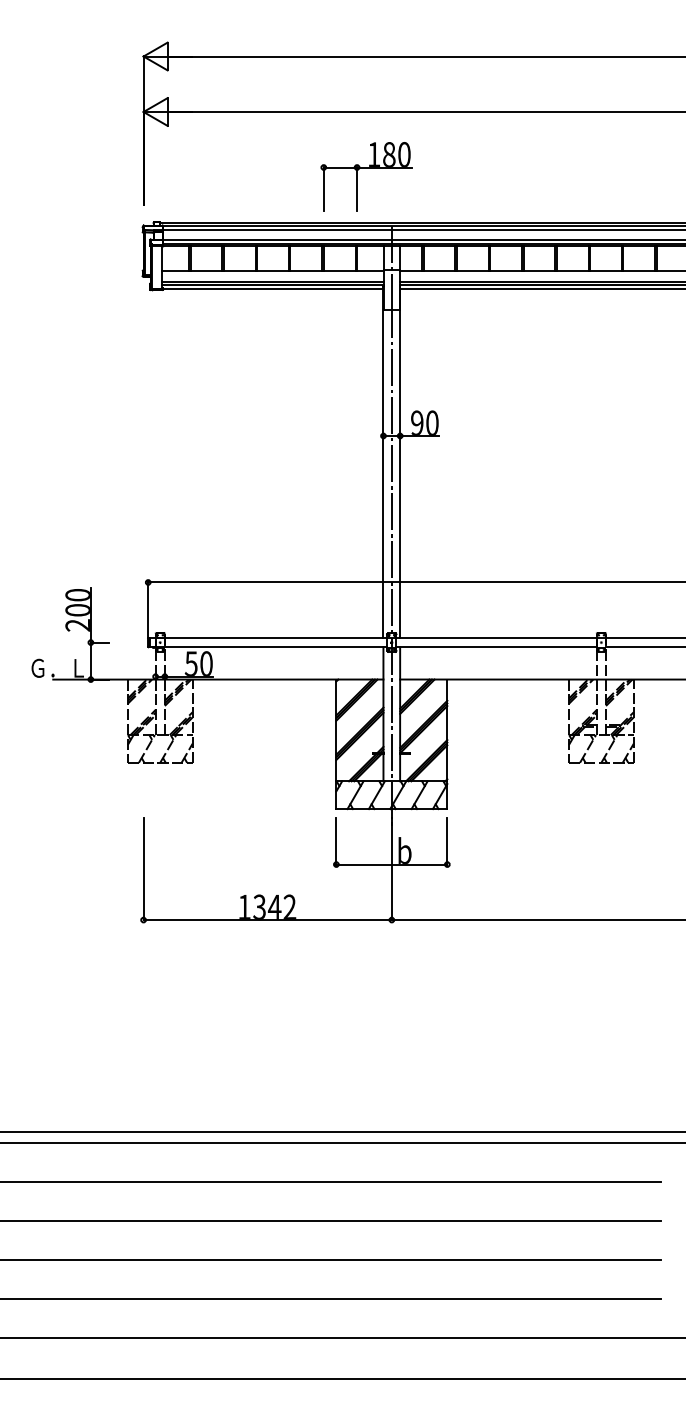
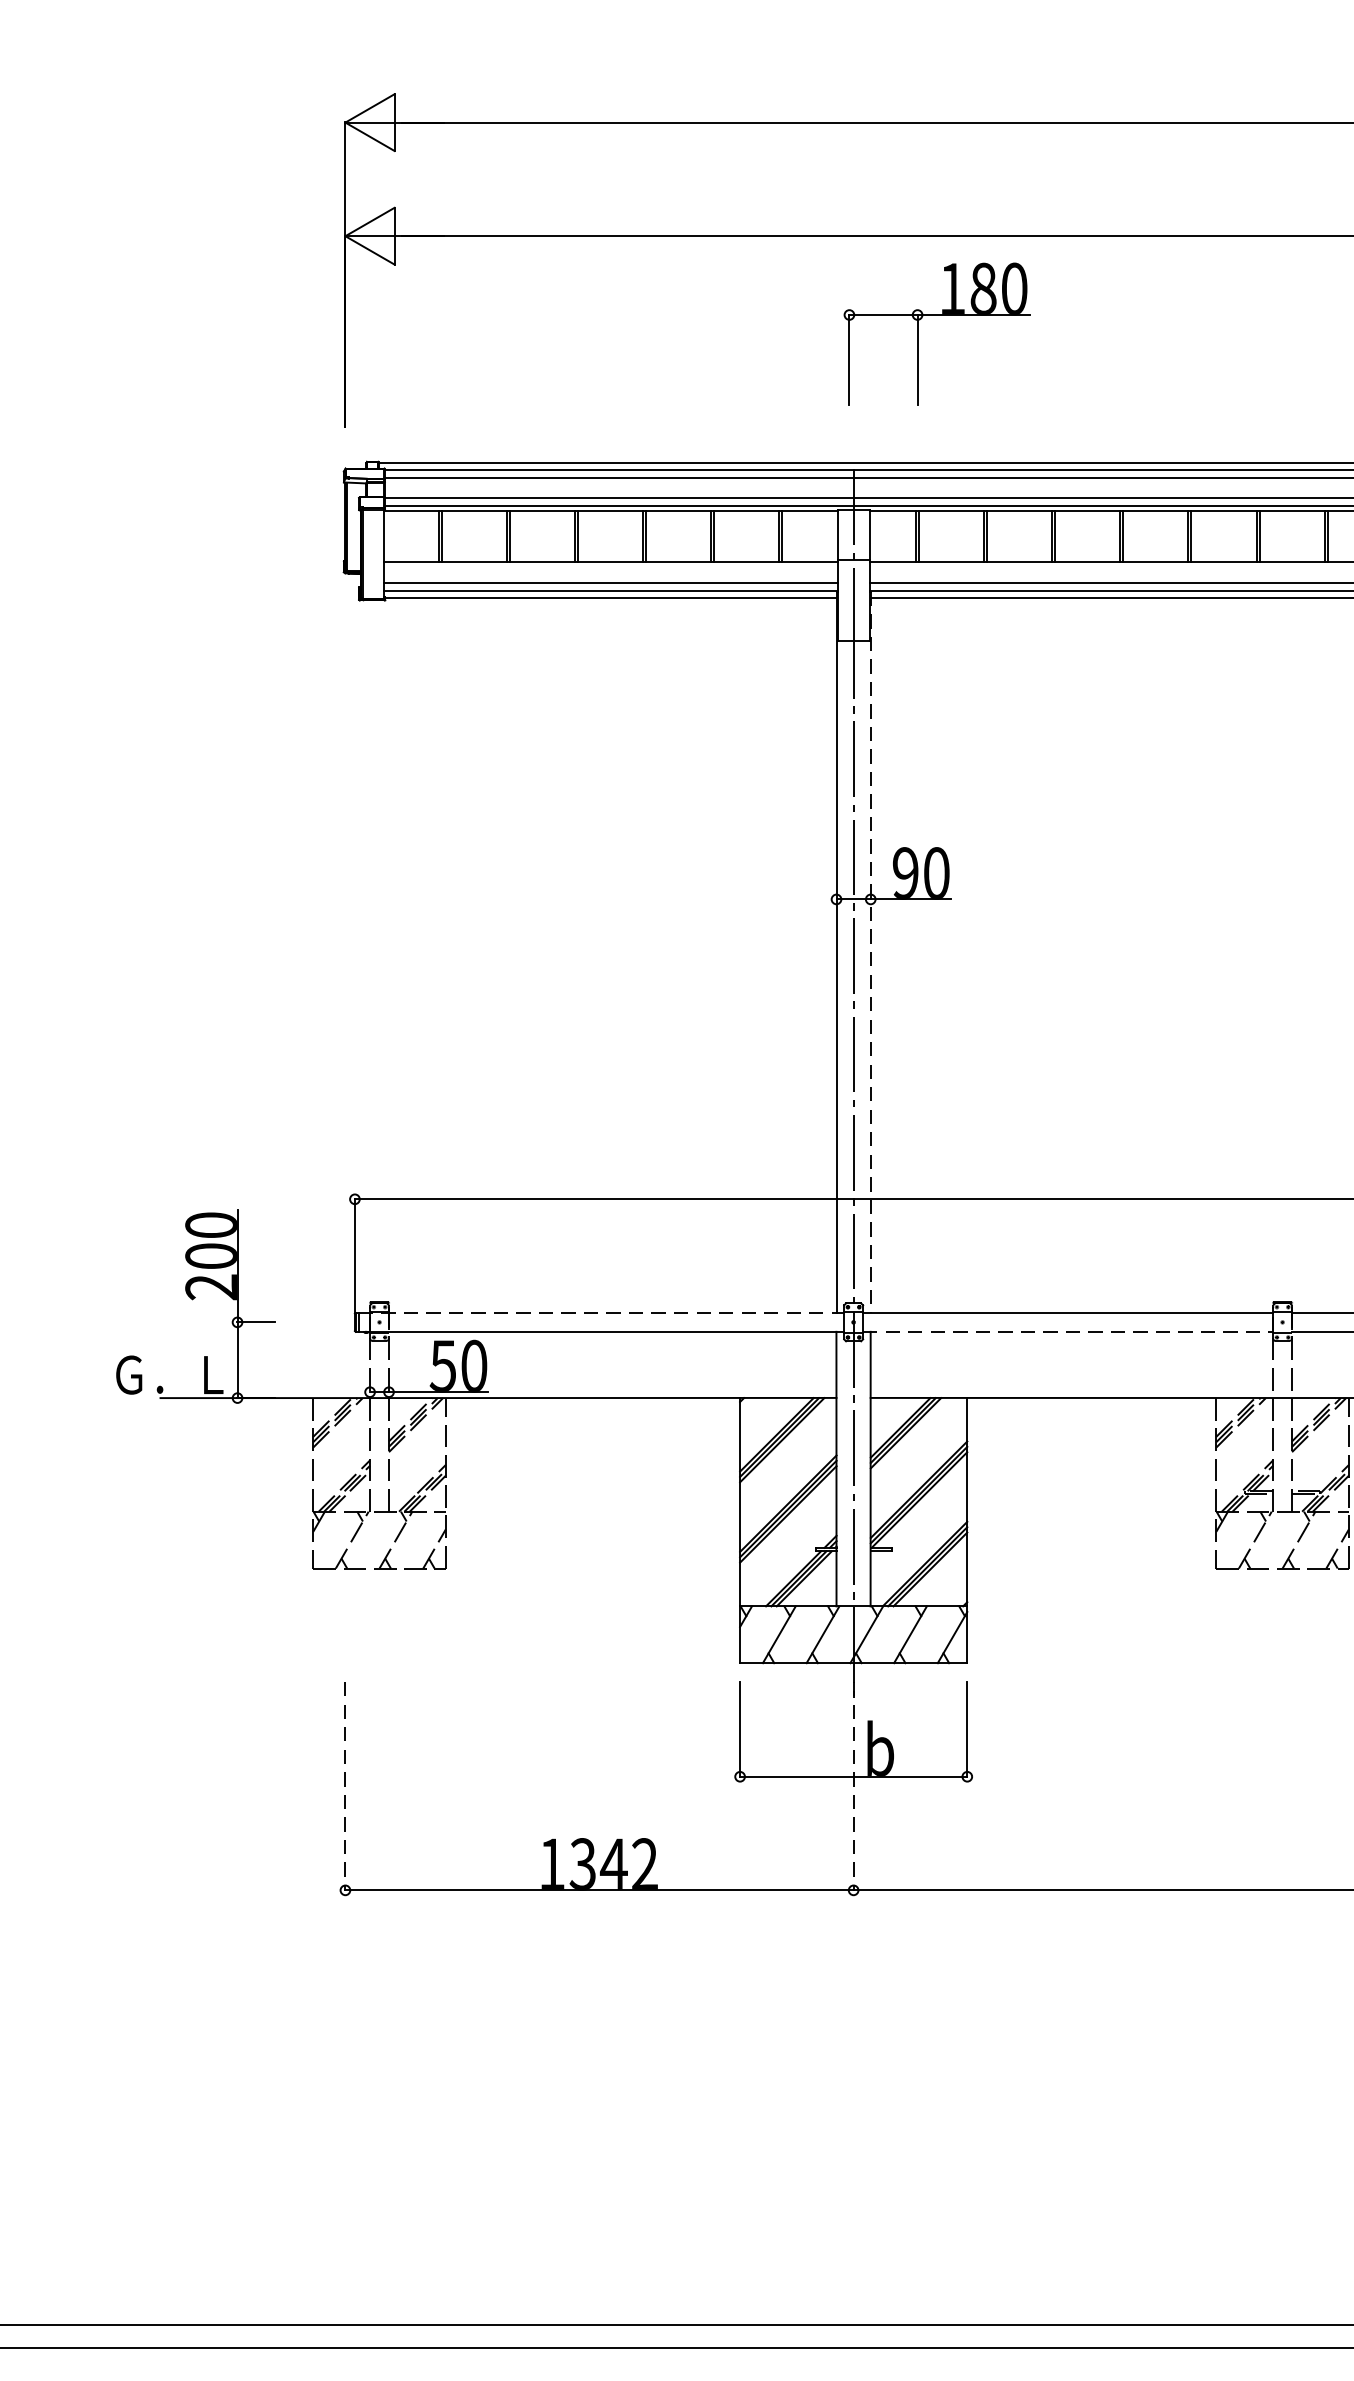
part: (366, 168) -> (936, 317), moved
line: (400, 462) -> (871, 953), solid -> dashed
line: (268, 637) -> (601, 1311), solid -> dashed
line: (497, 647) -> (1069, 1332), solid -> dashed
line: (143, 869) -> (345, 1786), solid -> dashed
line: (391, 869) -> (852, 1786), solid -> dashed

